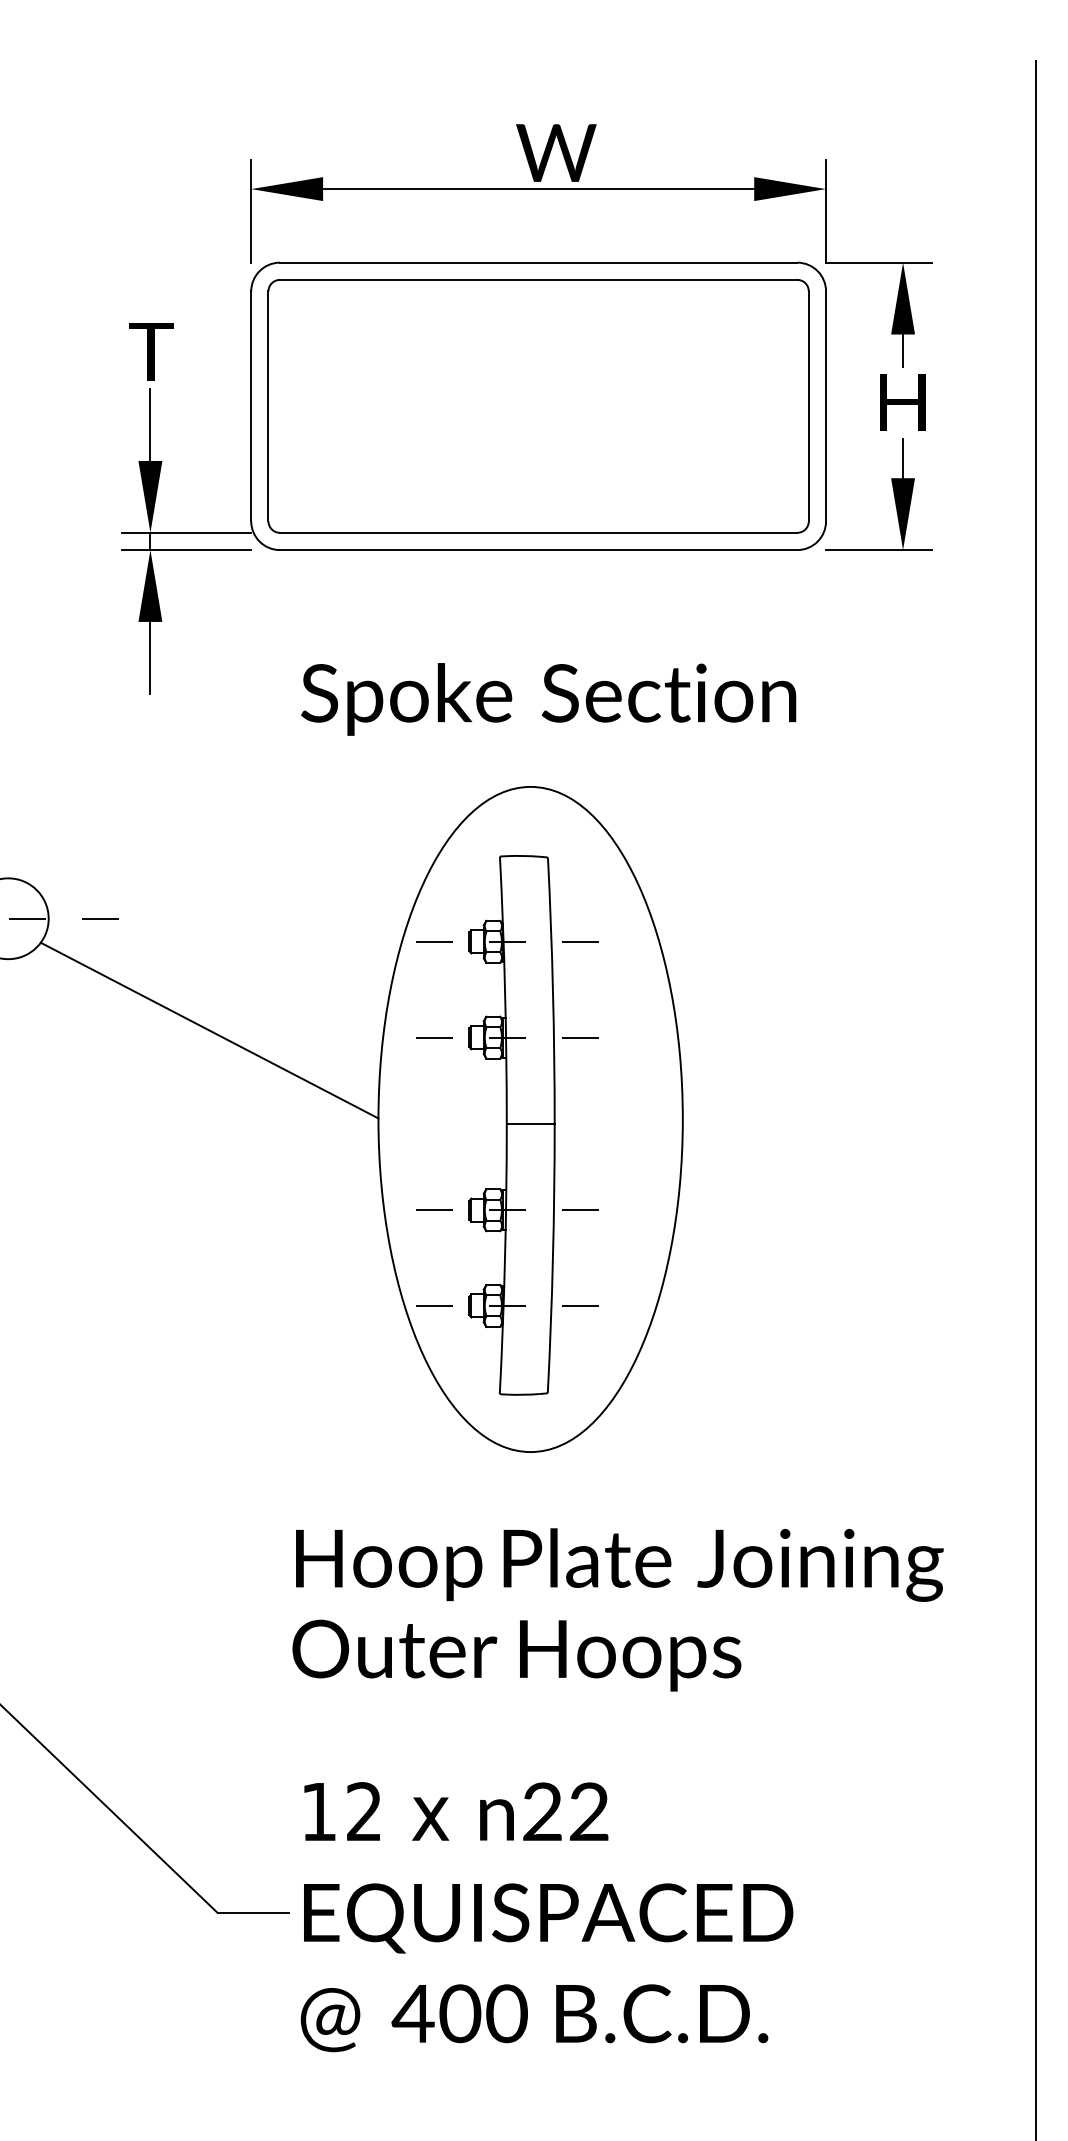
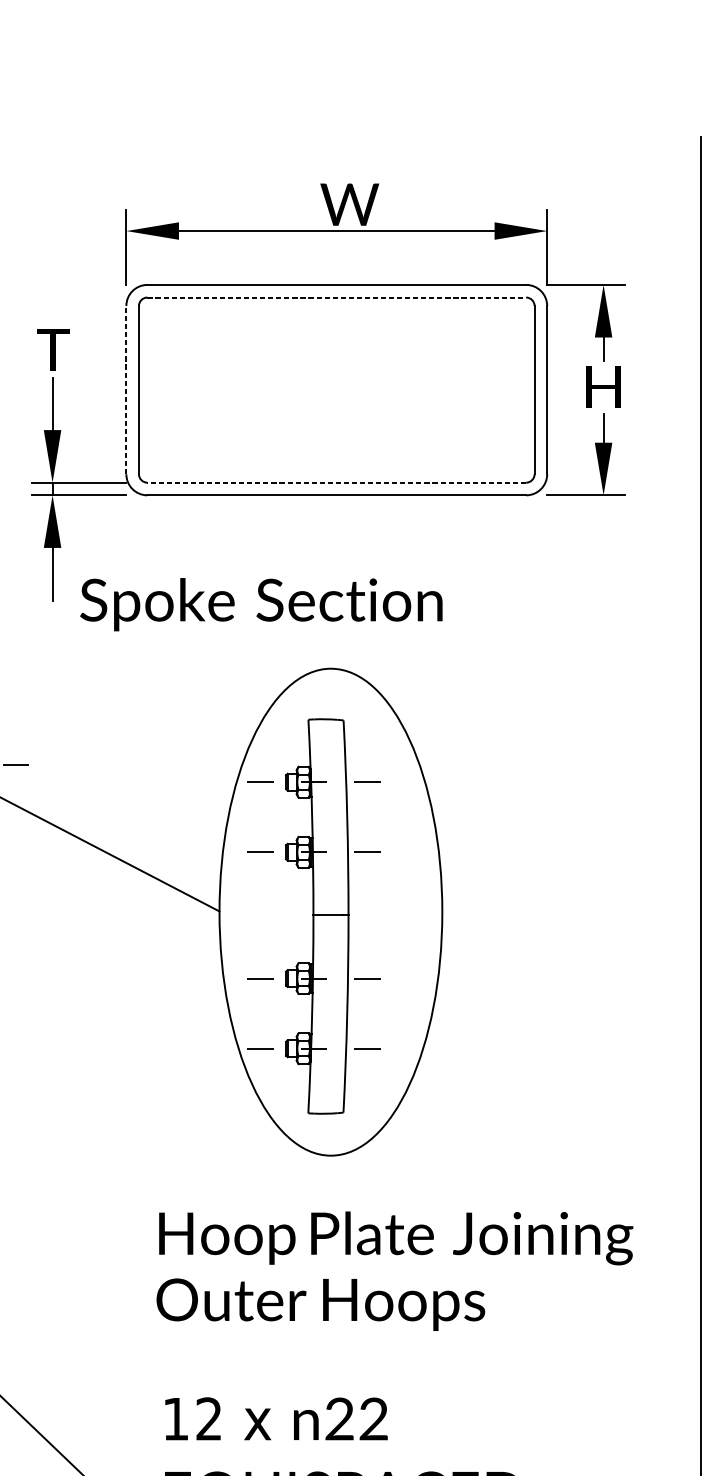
line: (538, 279) -> (336, 297), solid -> dashed
line: (251, 406) -> (126, 390), solid -> dashed
line: (538, 532) -> (336, 482), solid -> dashed
text: (548, 699) -> (261, 604), moved

